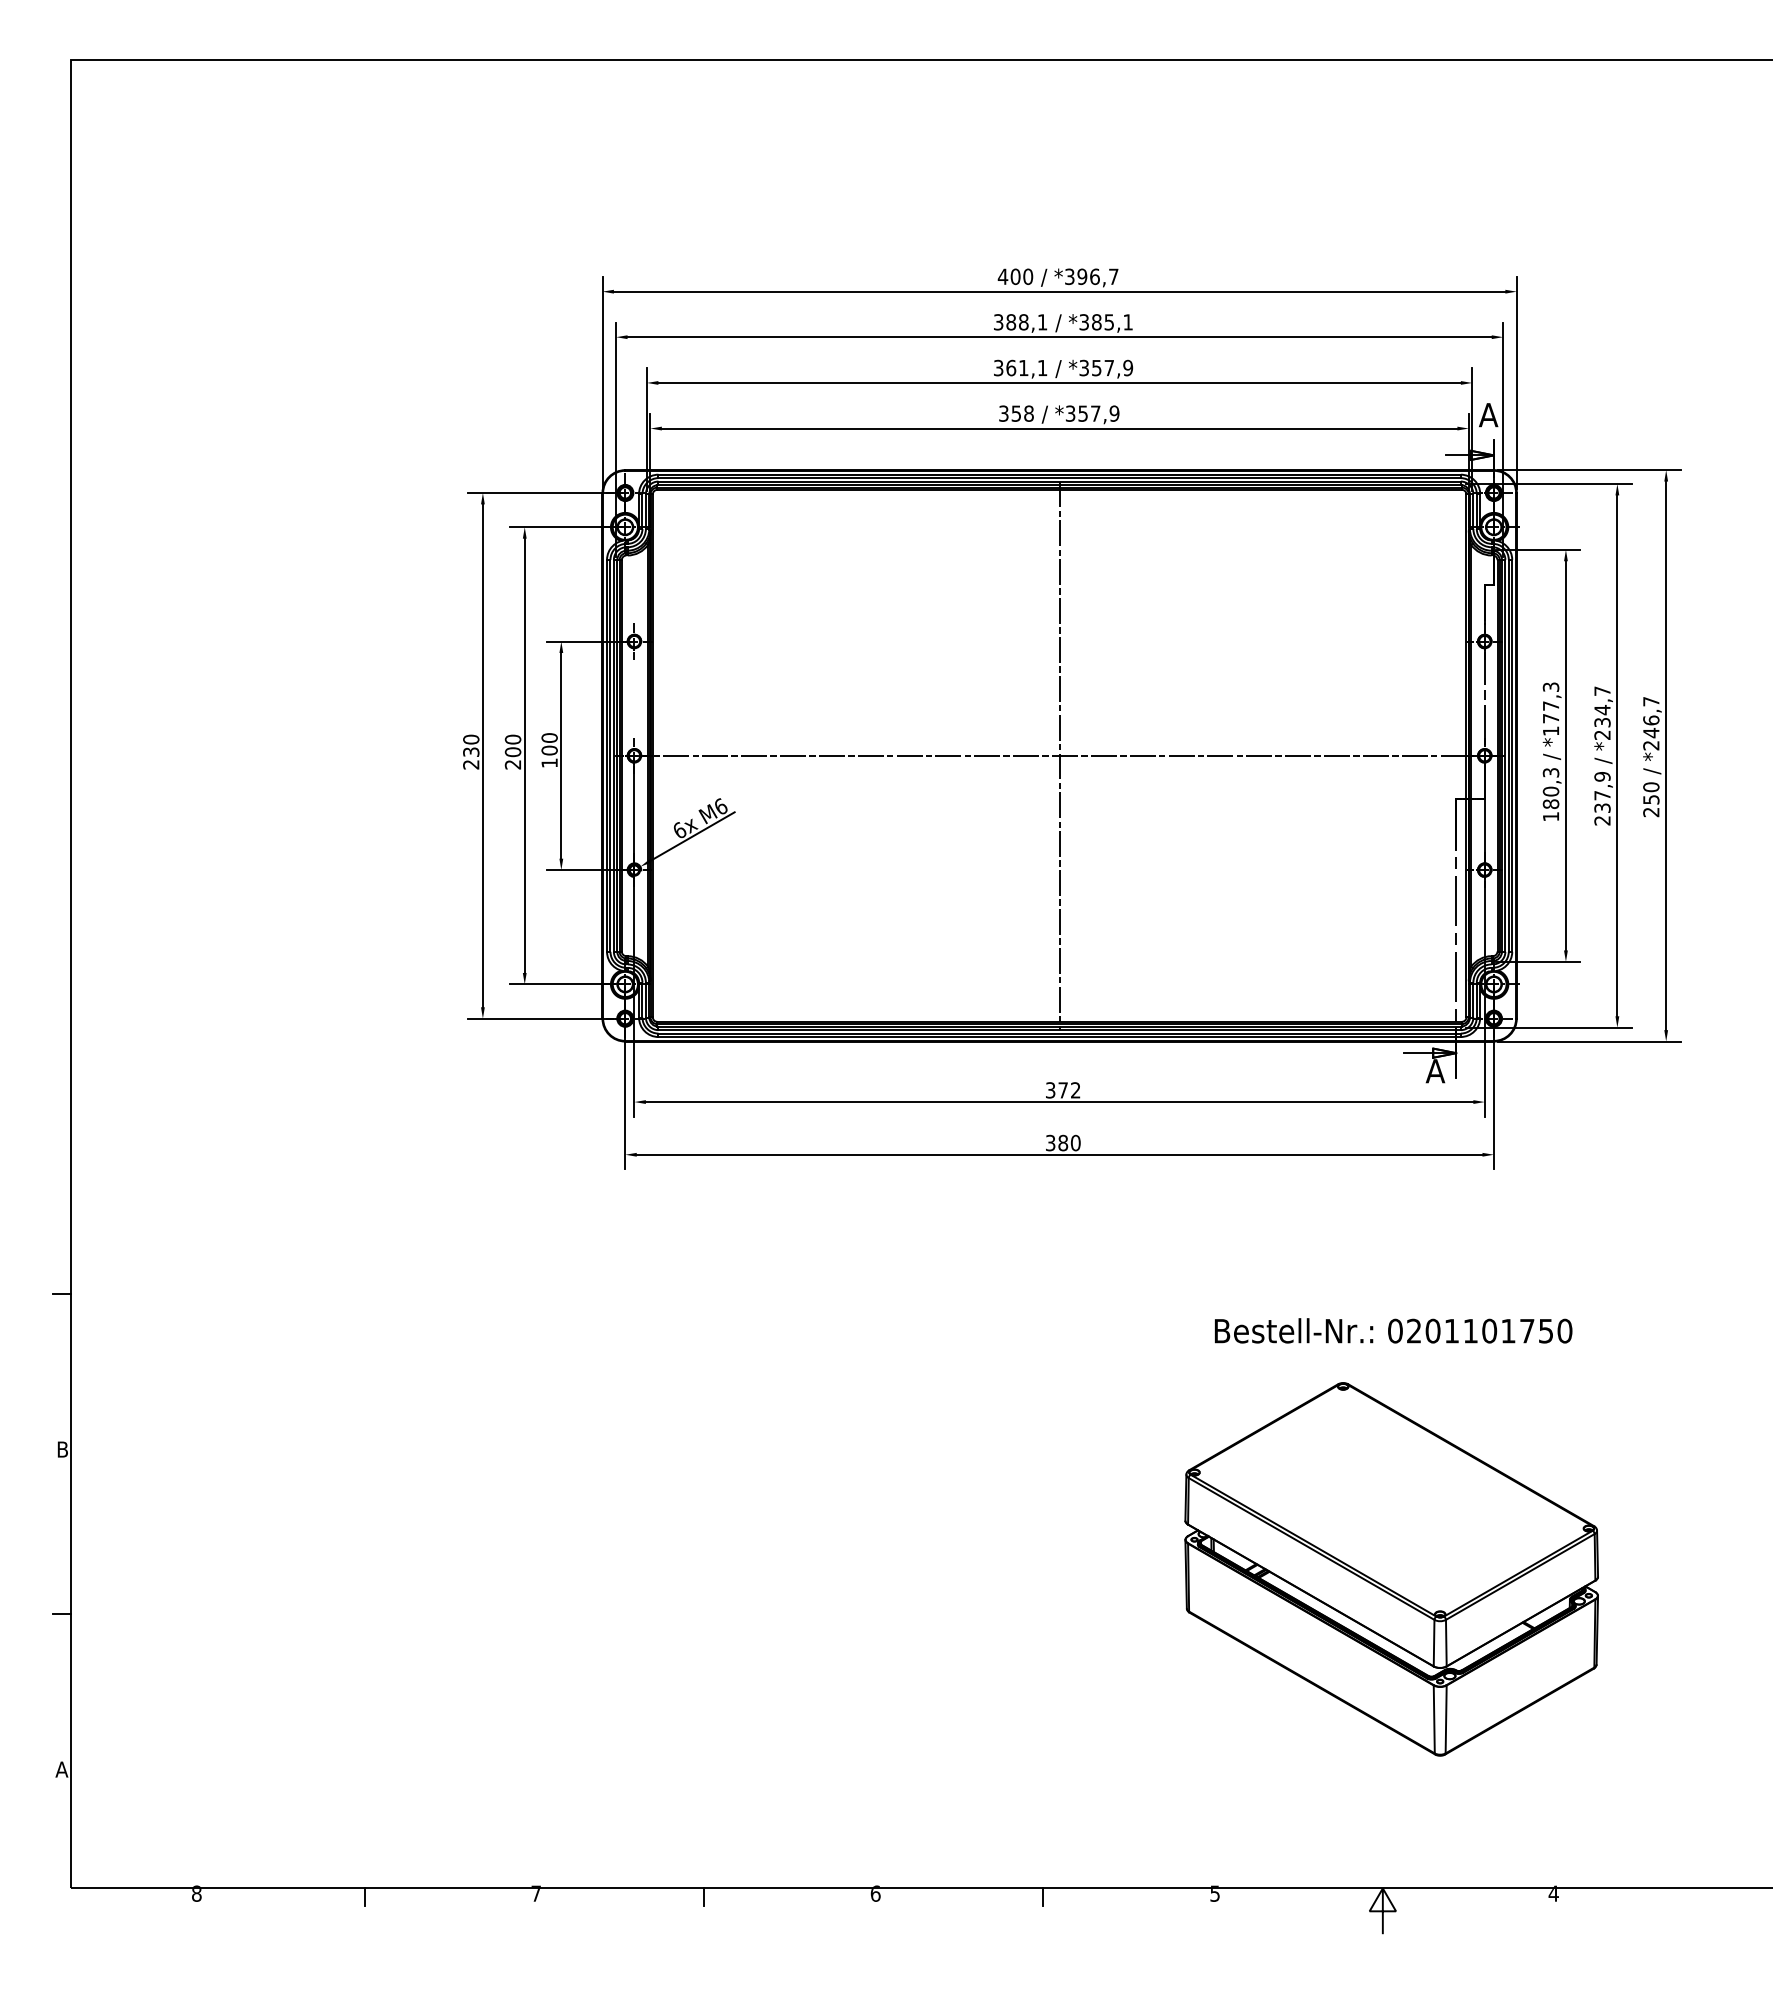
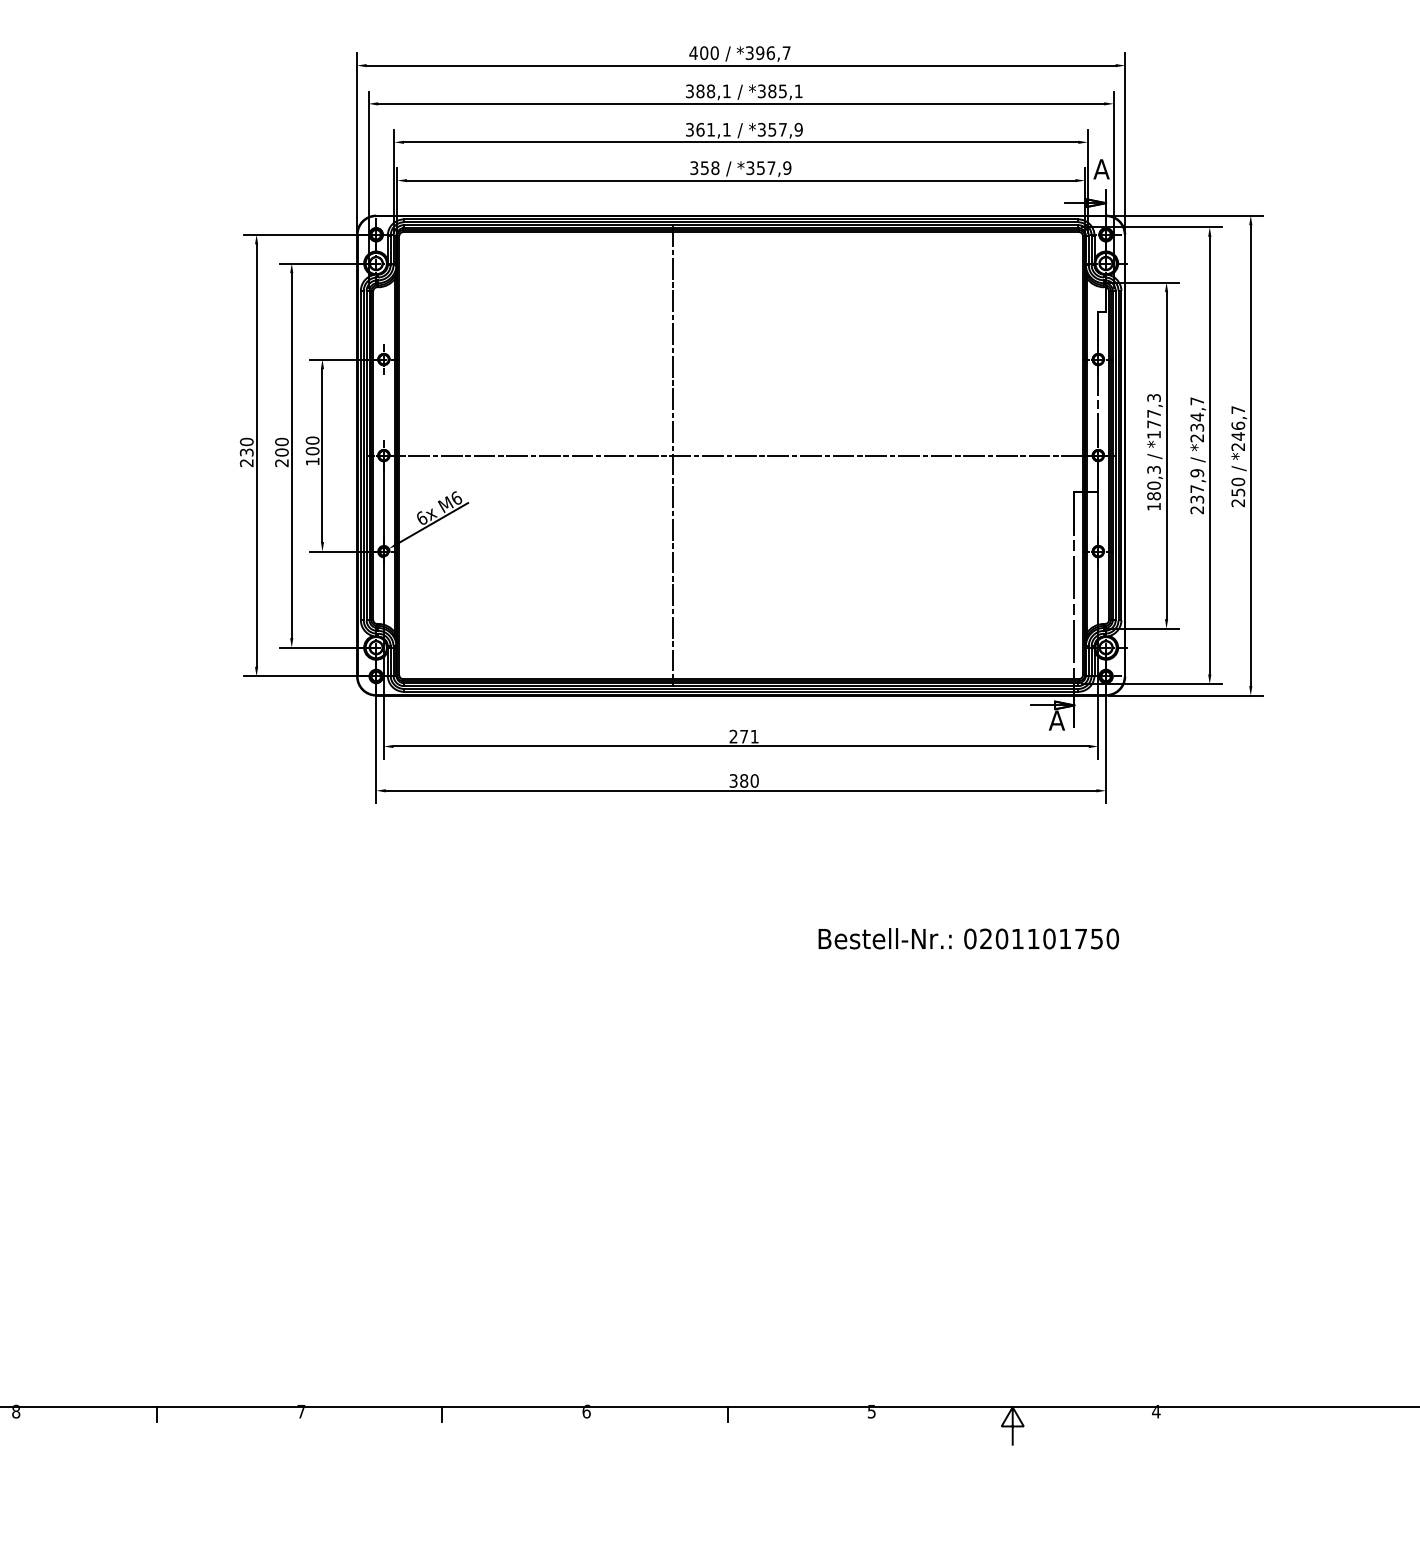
line: (1059, 755) -> (672, 455), moved
text: (1063, 1090) -> (744, 736), 372 -> 271
text: (1393, 1330) -> (968, 938), moved
part: (1391, 1569) -> (1019, 1139), removed

